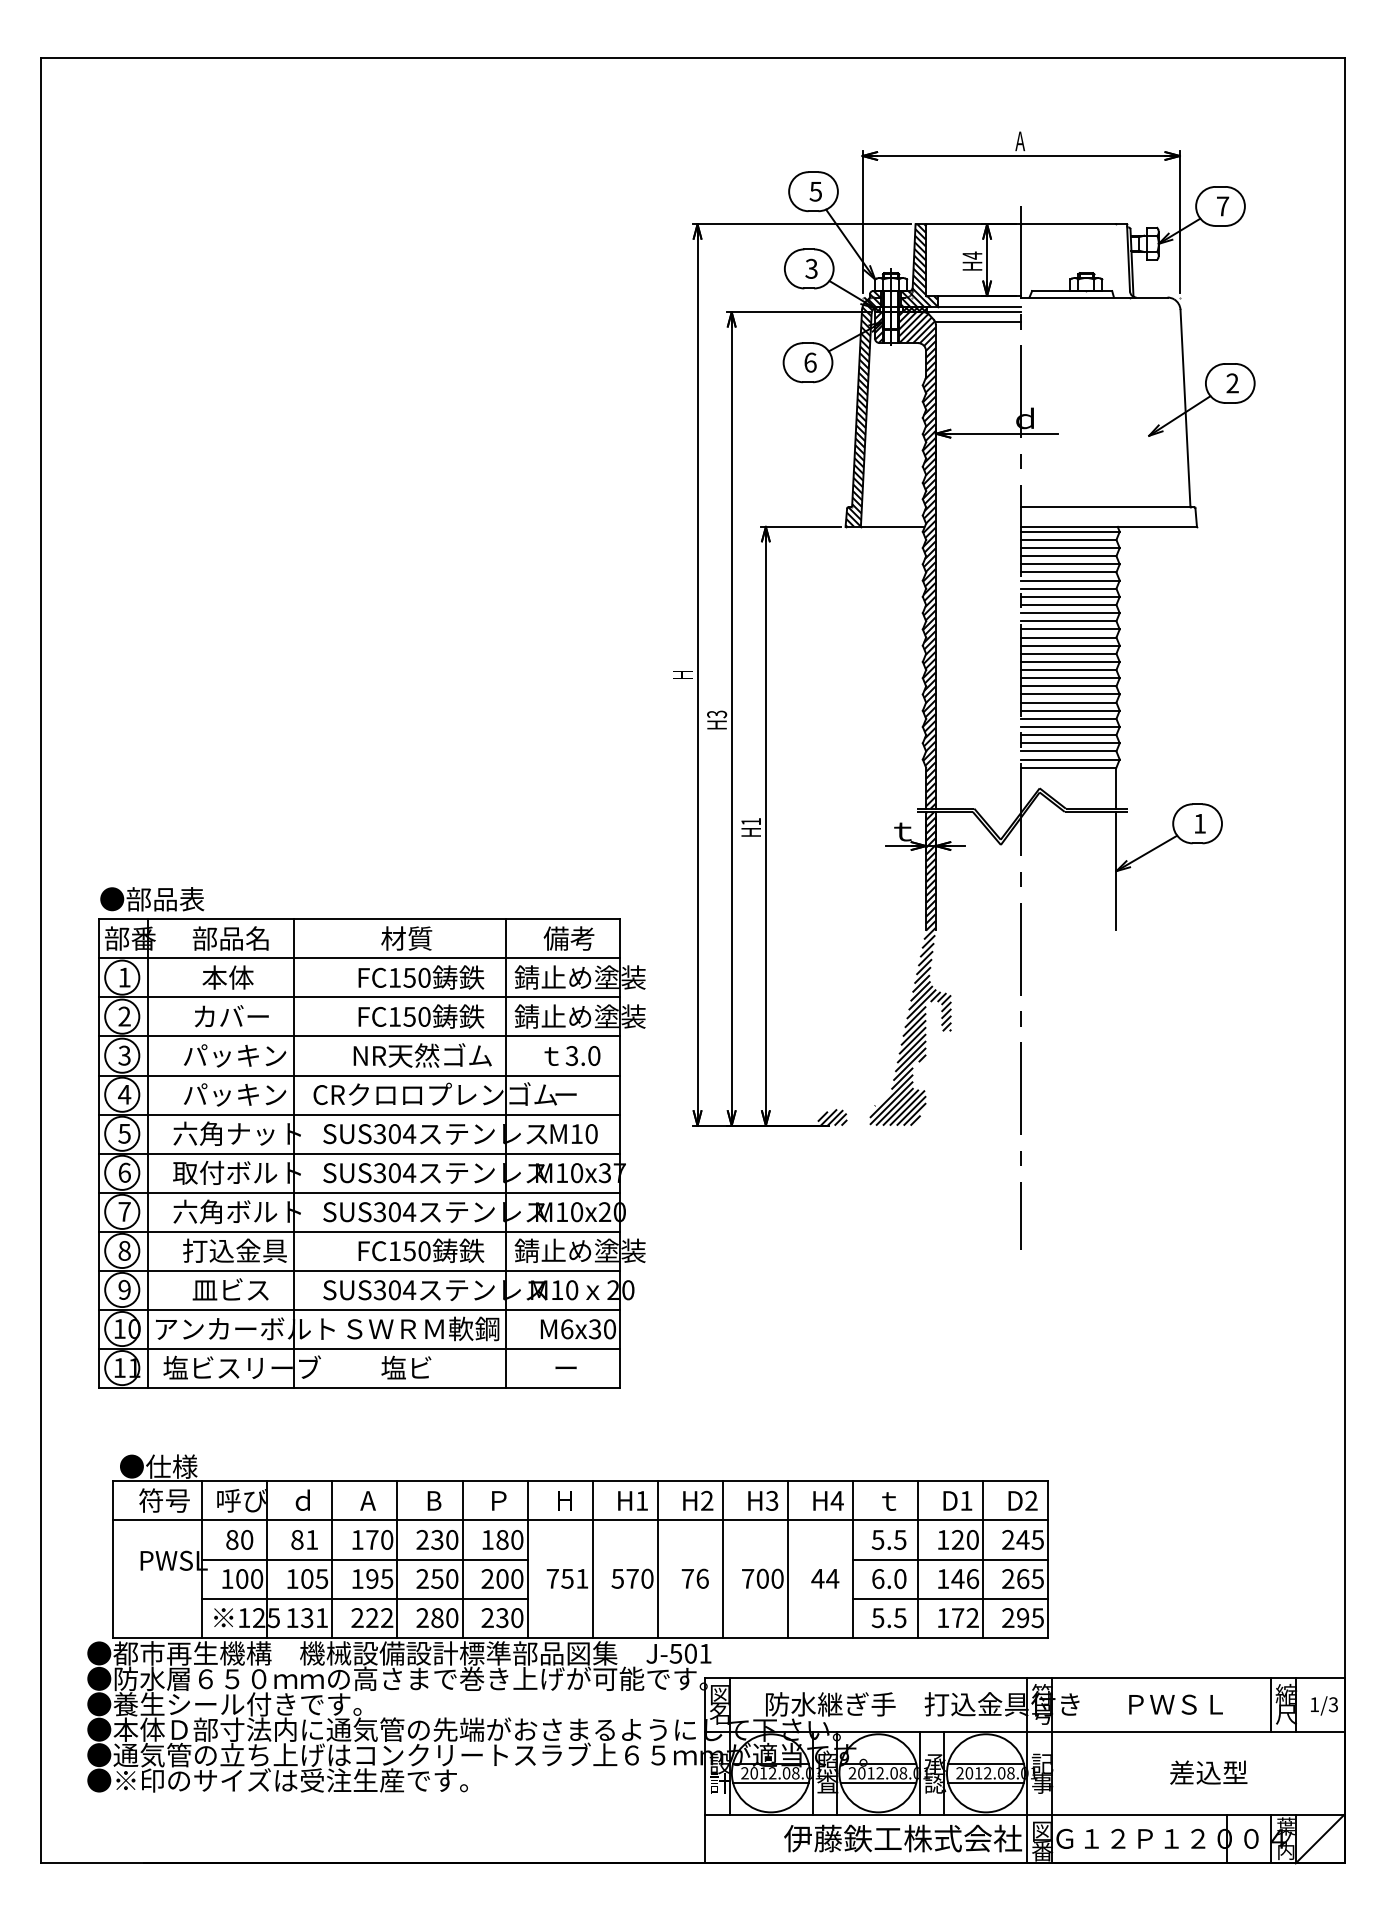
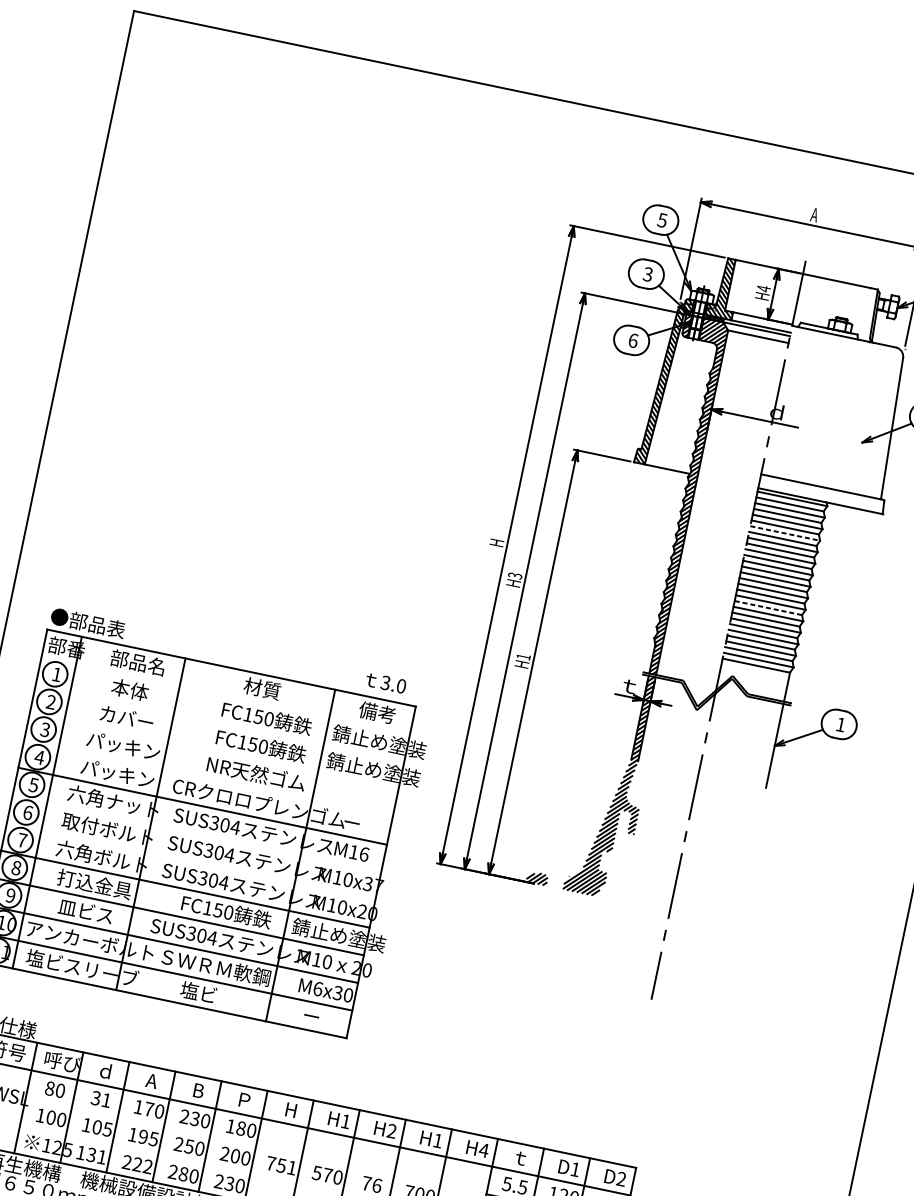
line: (1070, 580) -> (785, 533), solid -> dashed
line: (1068, 686) -> (768, 608), solid -> dashed
line: (358, 958) -> (225, 695), removed
line: (358, 997) -> (219, 723), removed
line: (358, 1036) -> (213, 750), removed
text: (572, 1055) -> (386, 682), moved
line: (358, 1075) -> (207, 778), removed
text: (591, 1133) -> (364, 854), M10 -> M16
line: (358, 1153) -> (196, 833), removed
line: (358, 1192) -> (190, 861), removed
text: (772, 1500) -> (438, 1140), H3 -> H1
text: (297, 1539) -> (96, 1097), 81 -> 31
line: (364, 1559) -> (140, 1122), removed
line: (364, 1598) -> (134, 1149), removed

